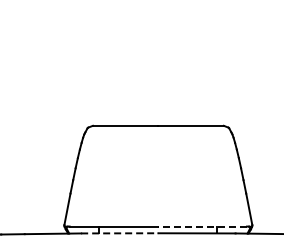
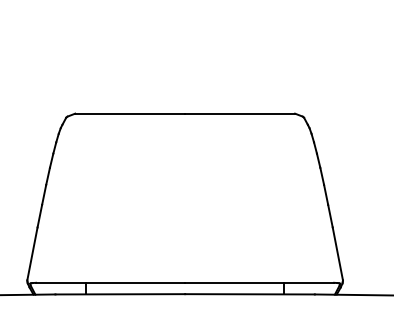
line: (202, 226) -> (259, 282), dashed -> solid
line: (119, 233) -> (119, 294), dashed -> solid

